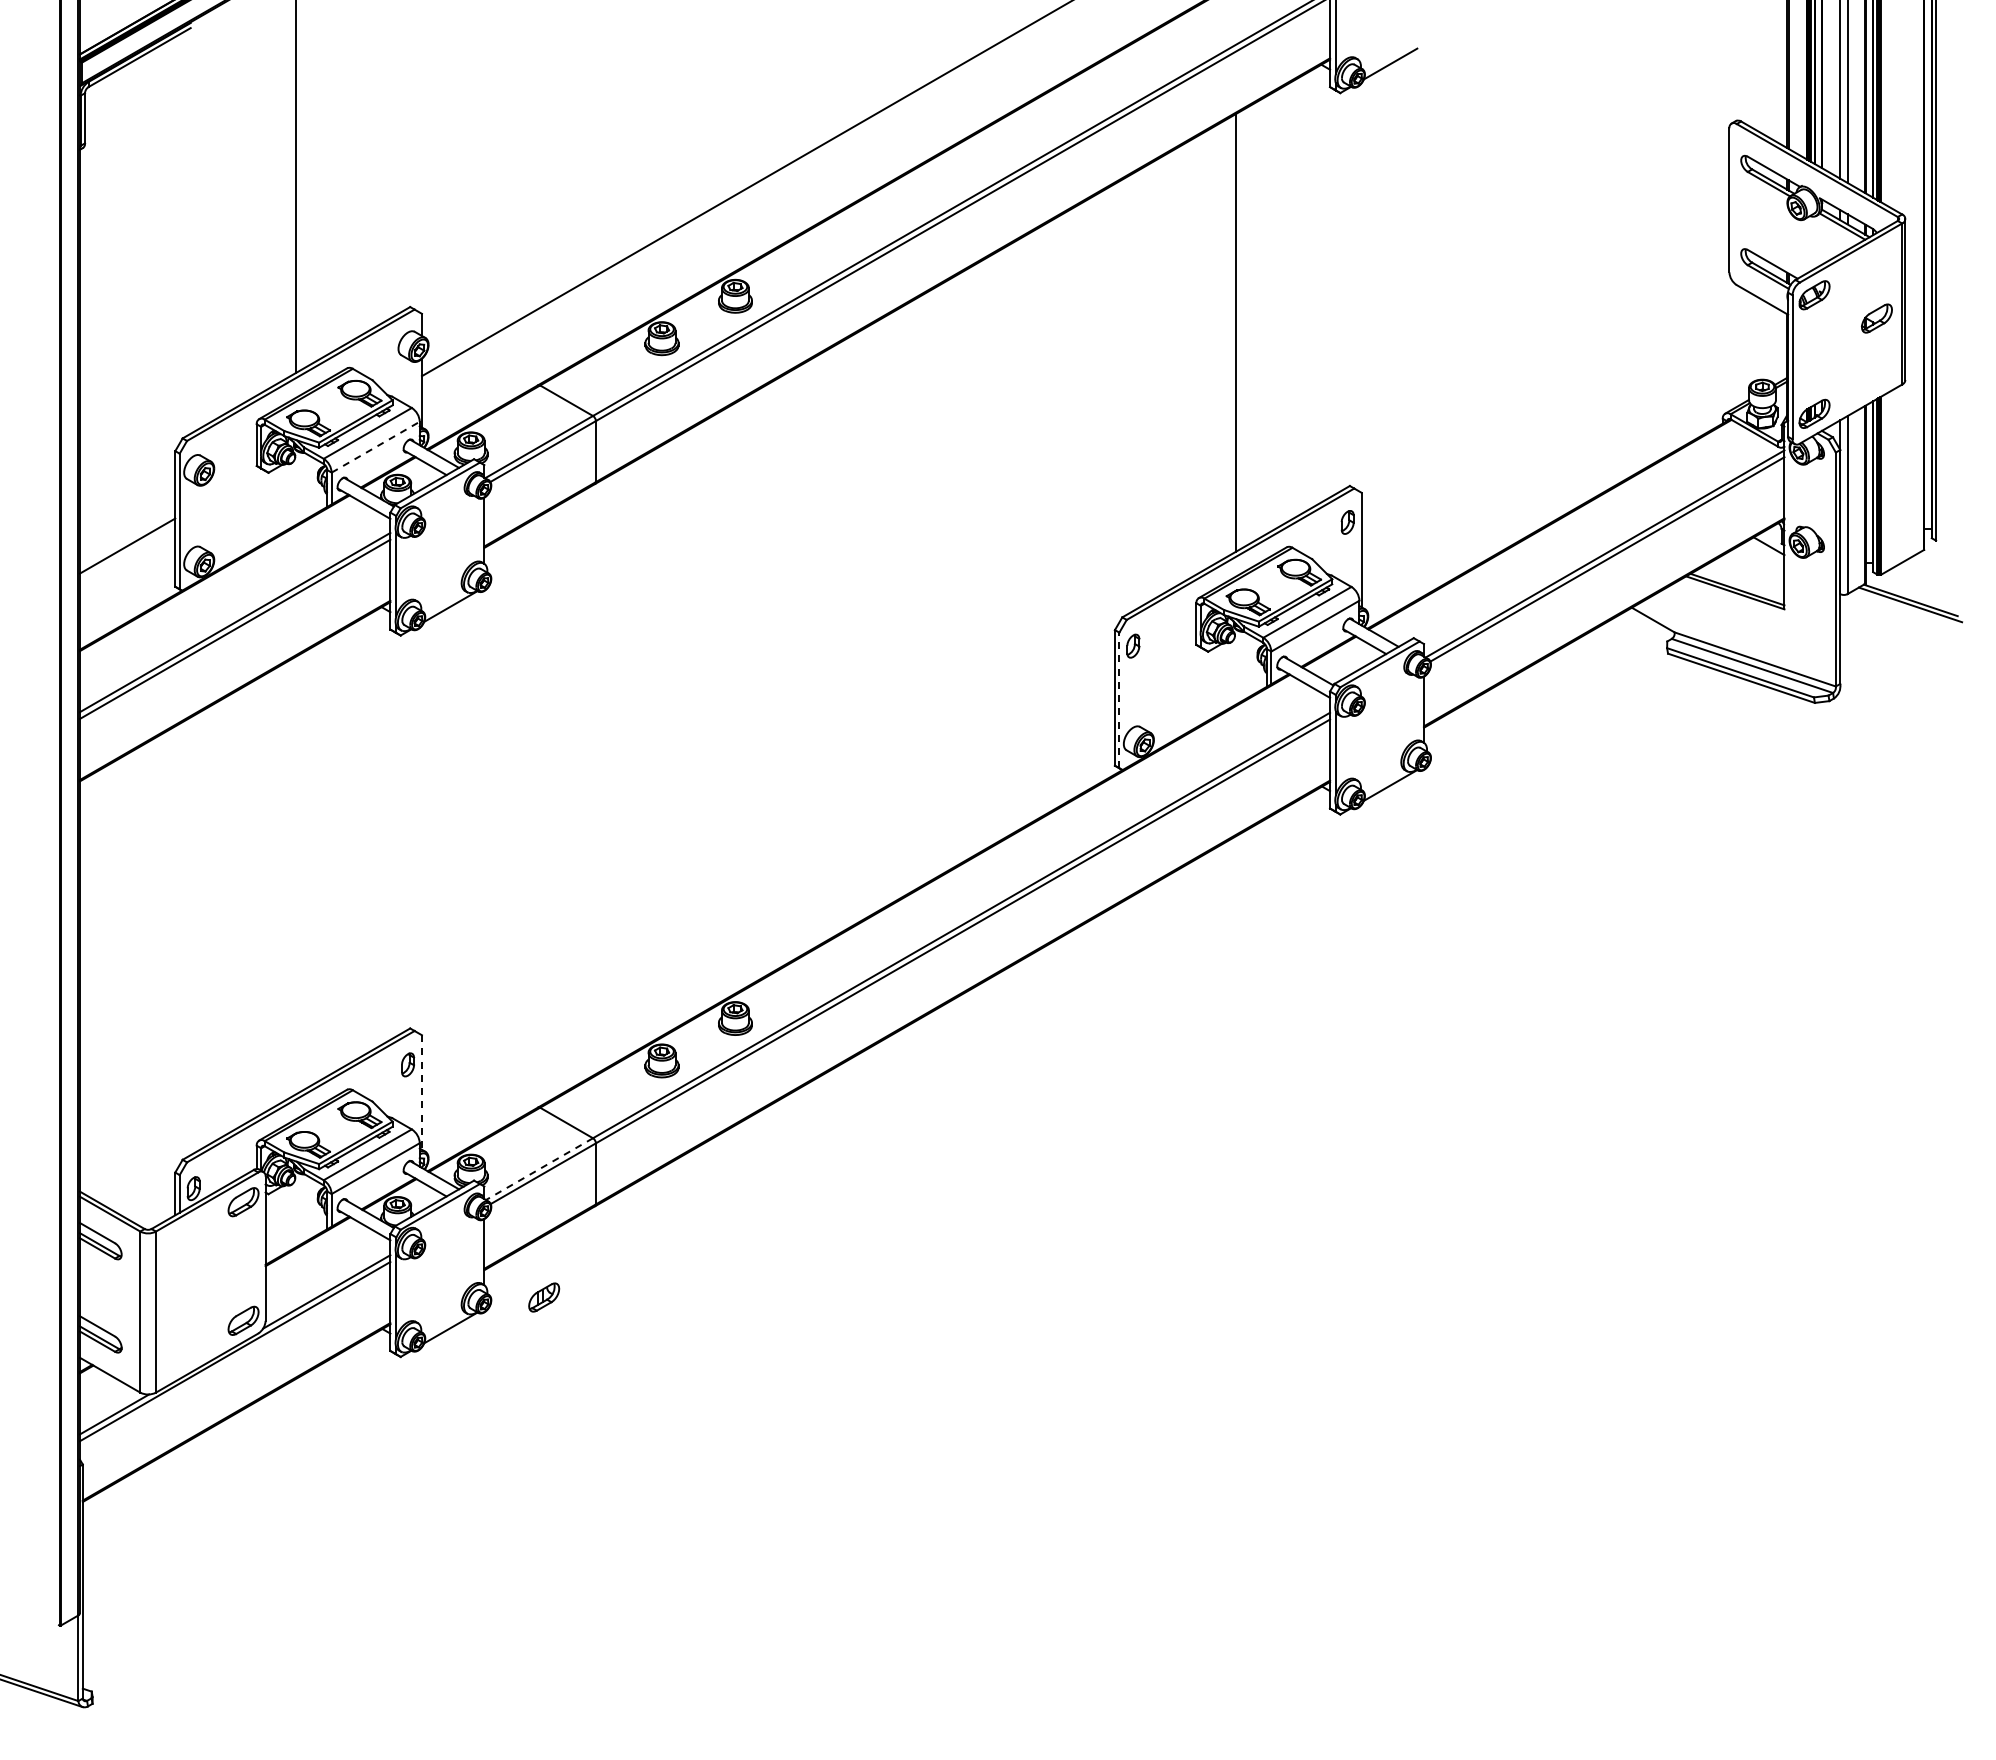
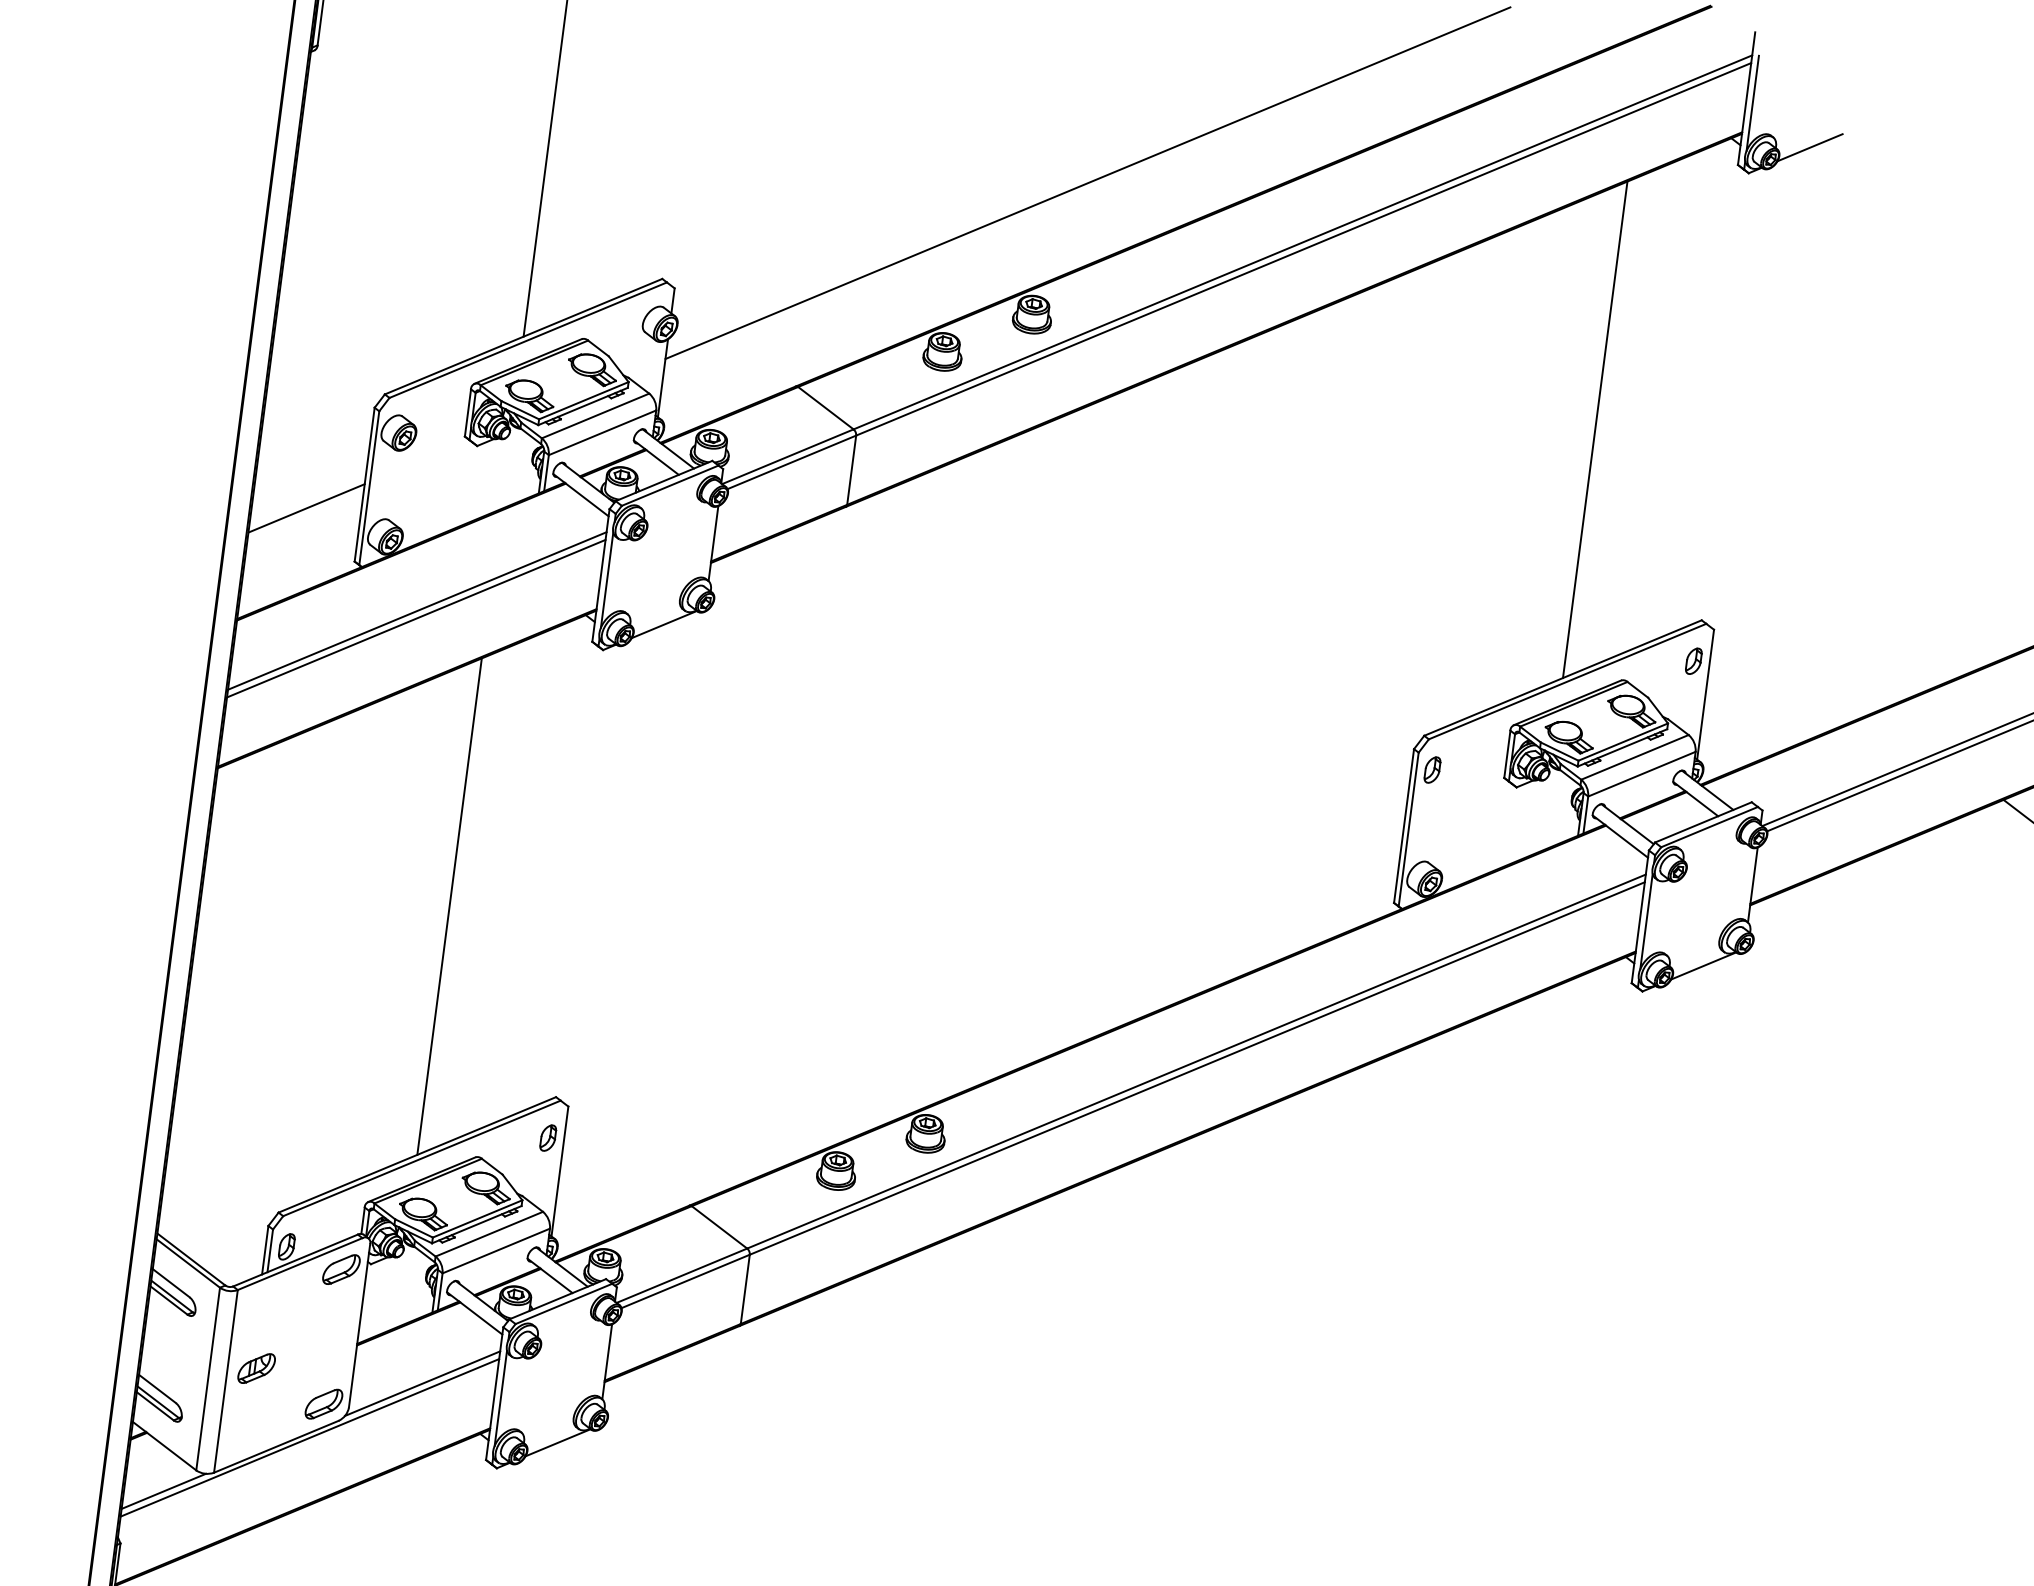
line: (375, 447) -> (602, 433), dashed -> solid
line: (1119, 700) -> (1408, 829), dashed -> solid
line: (296, 875) -> (449, 906), added
line: (421, 1093) -> (559, 1172), dashed -> solid
line: (539, 1169) -> (681, 1276), dashed -> solid
part: (544, 1297) -> (257, 1368), moved

